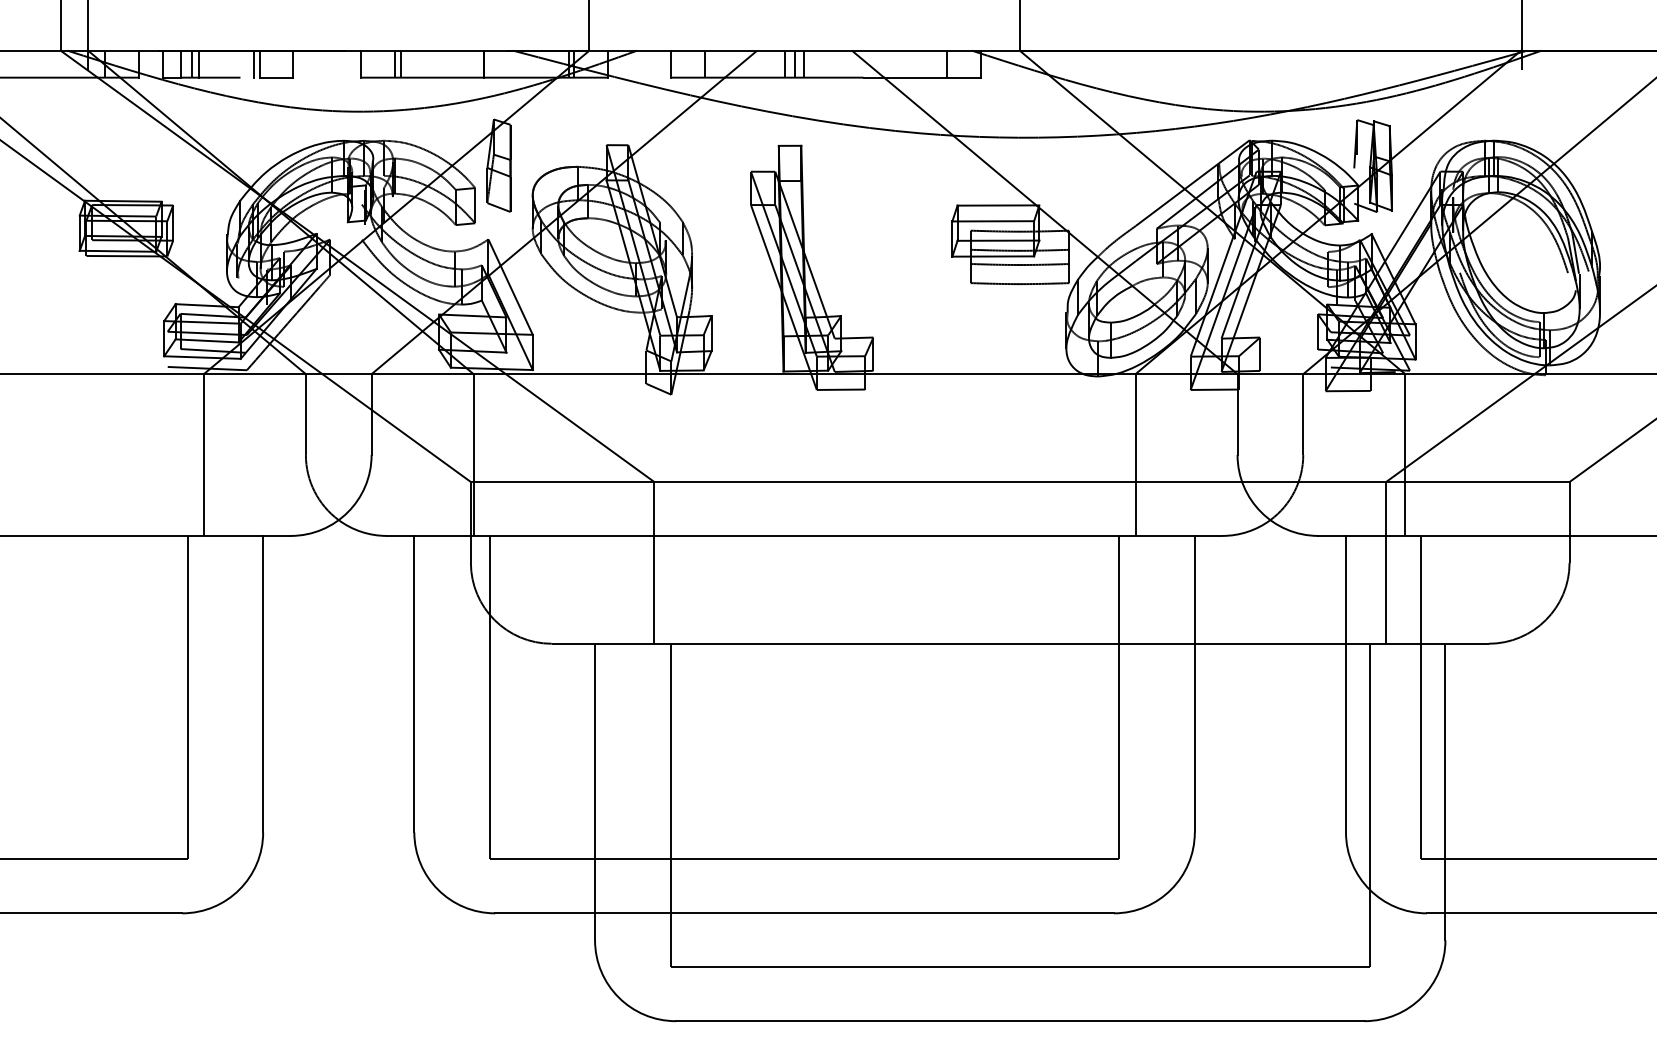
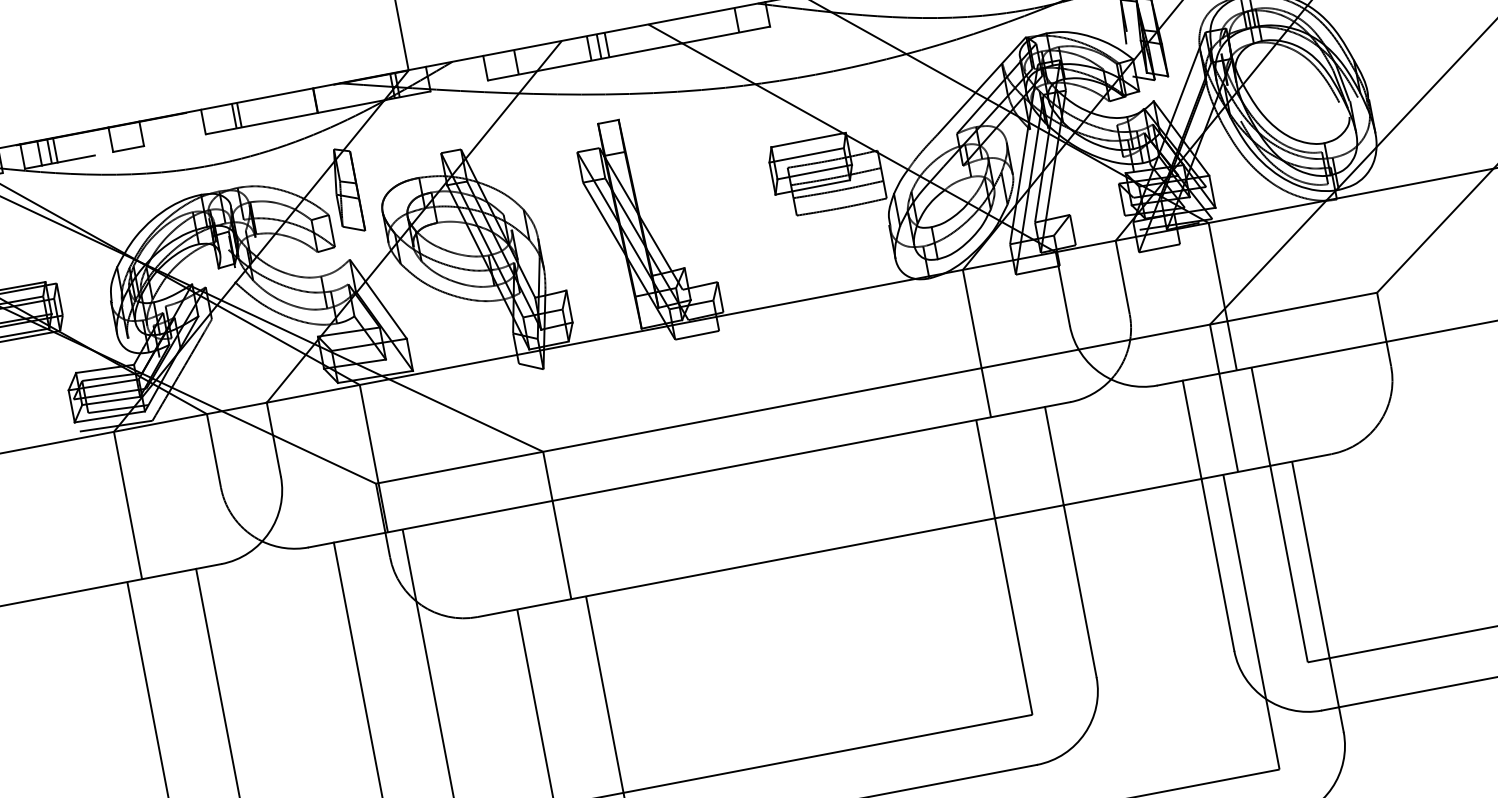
line: (253, 63) -> (105, 140), removed

